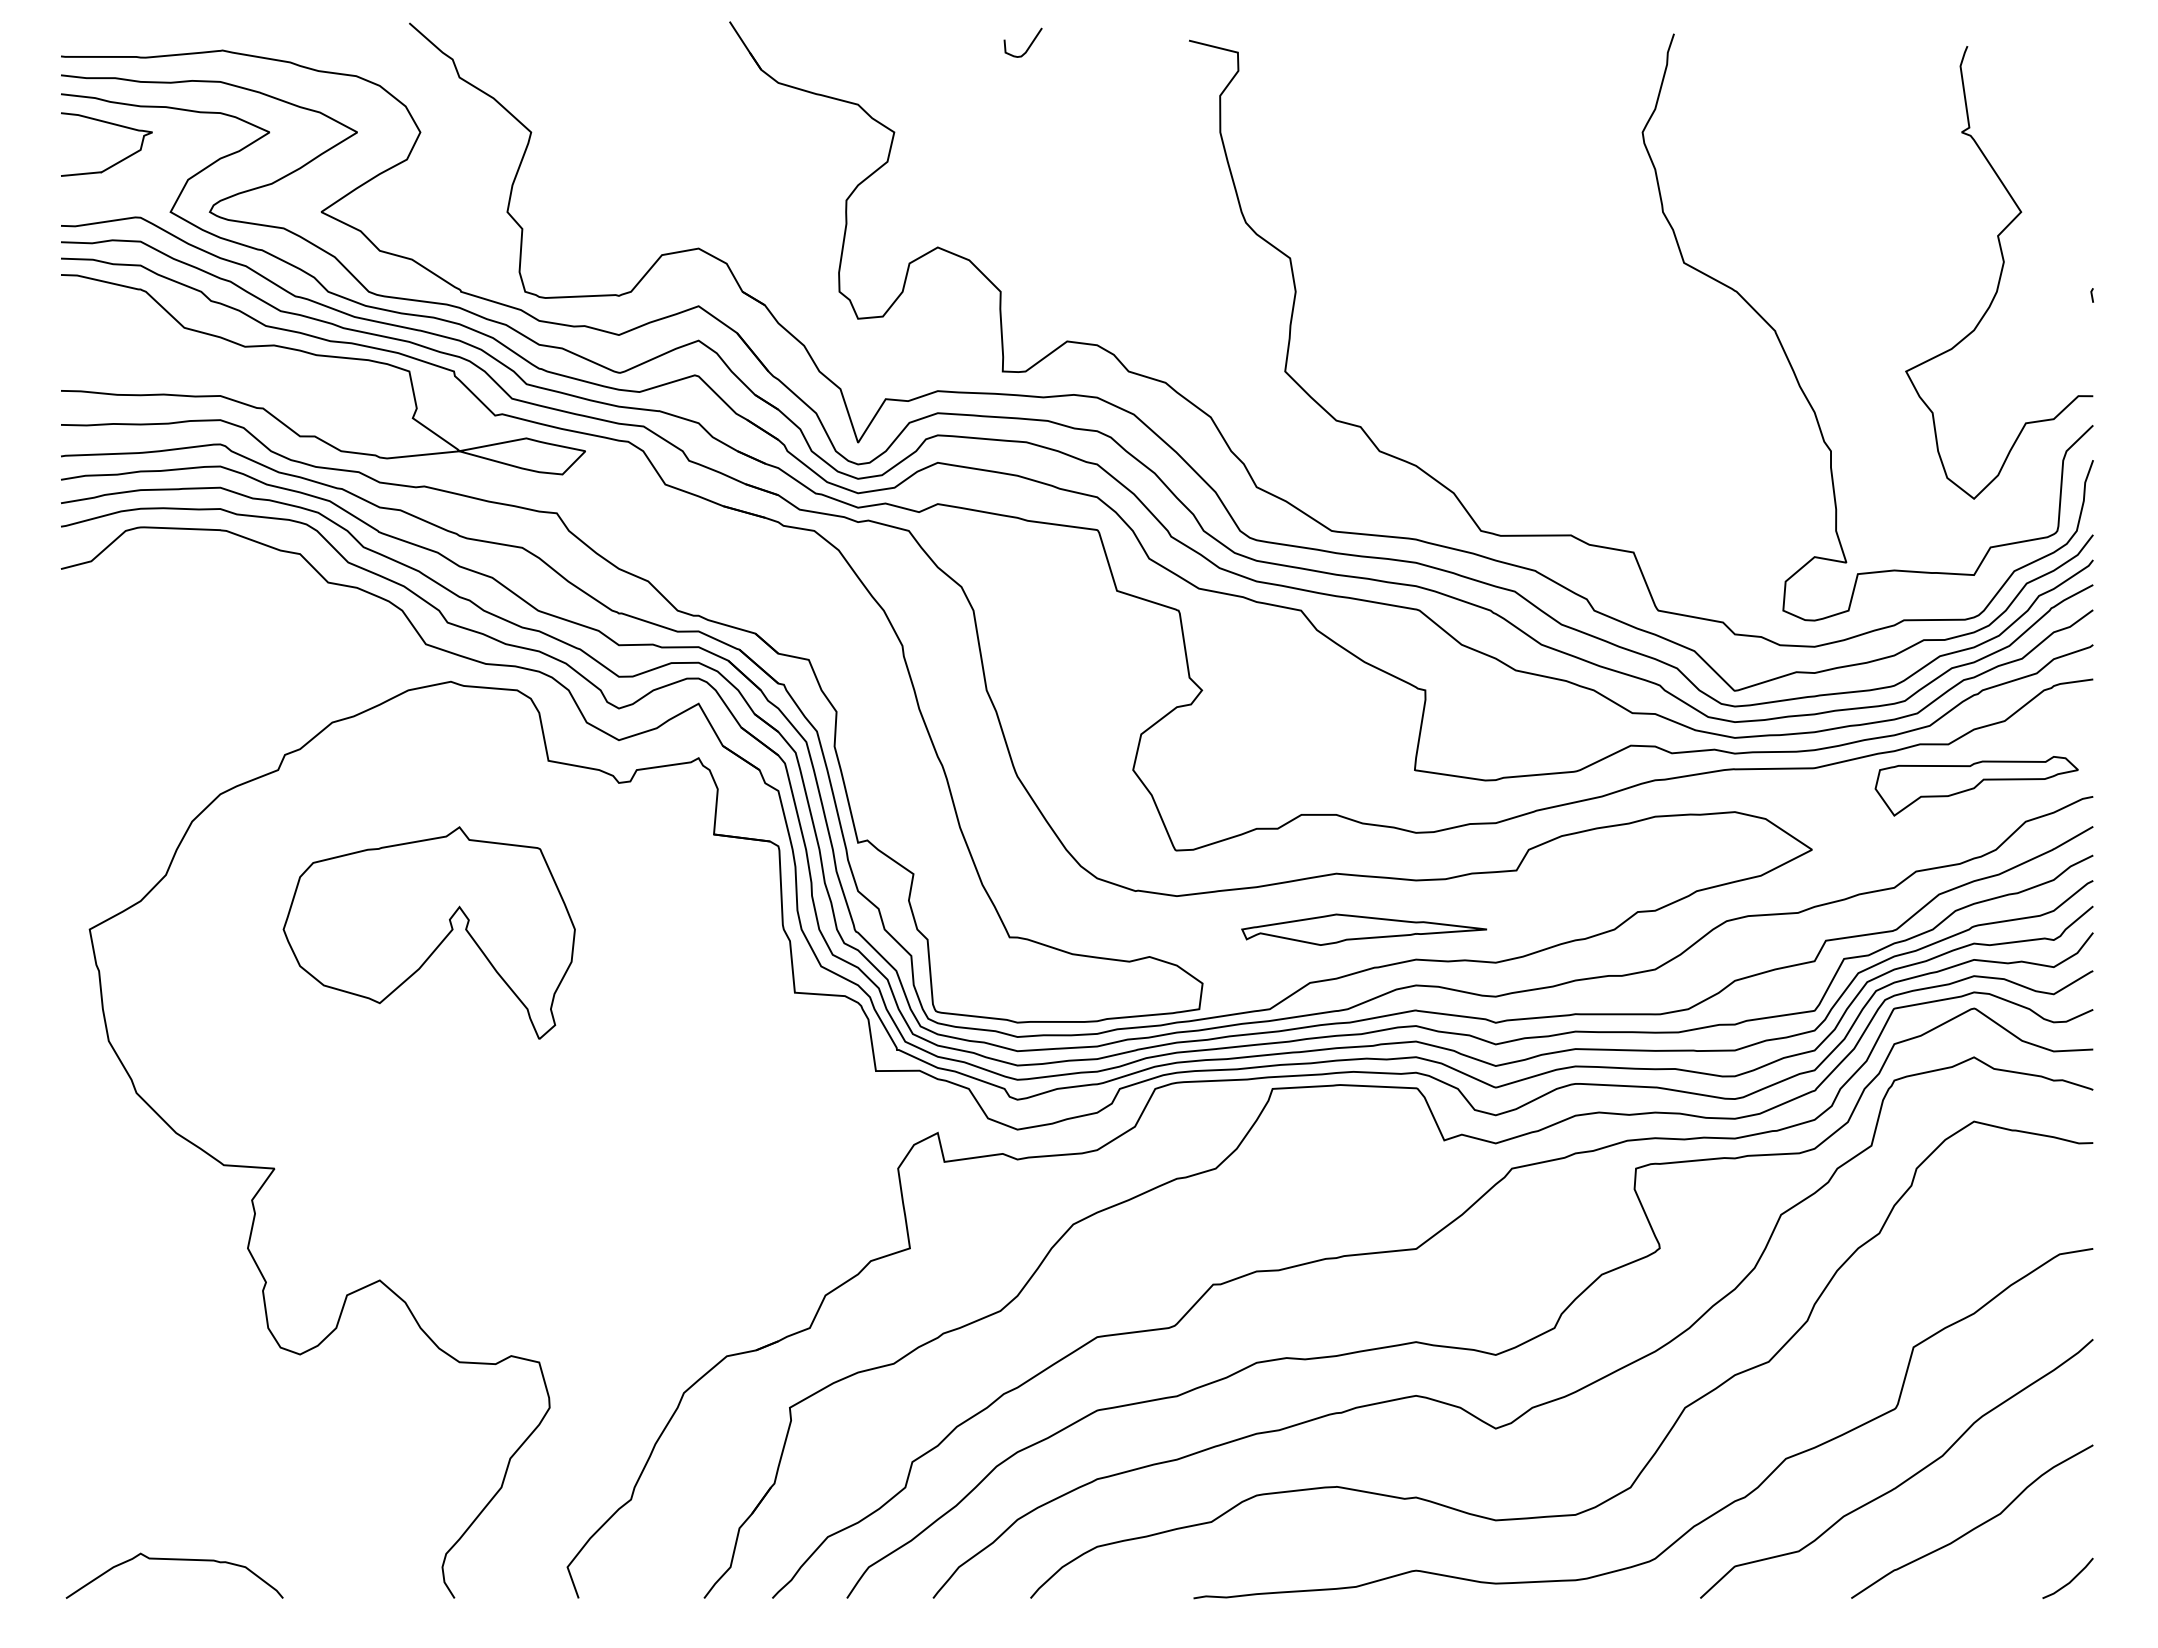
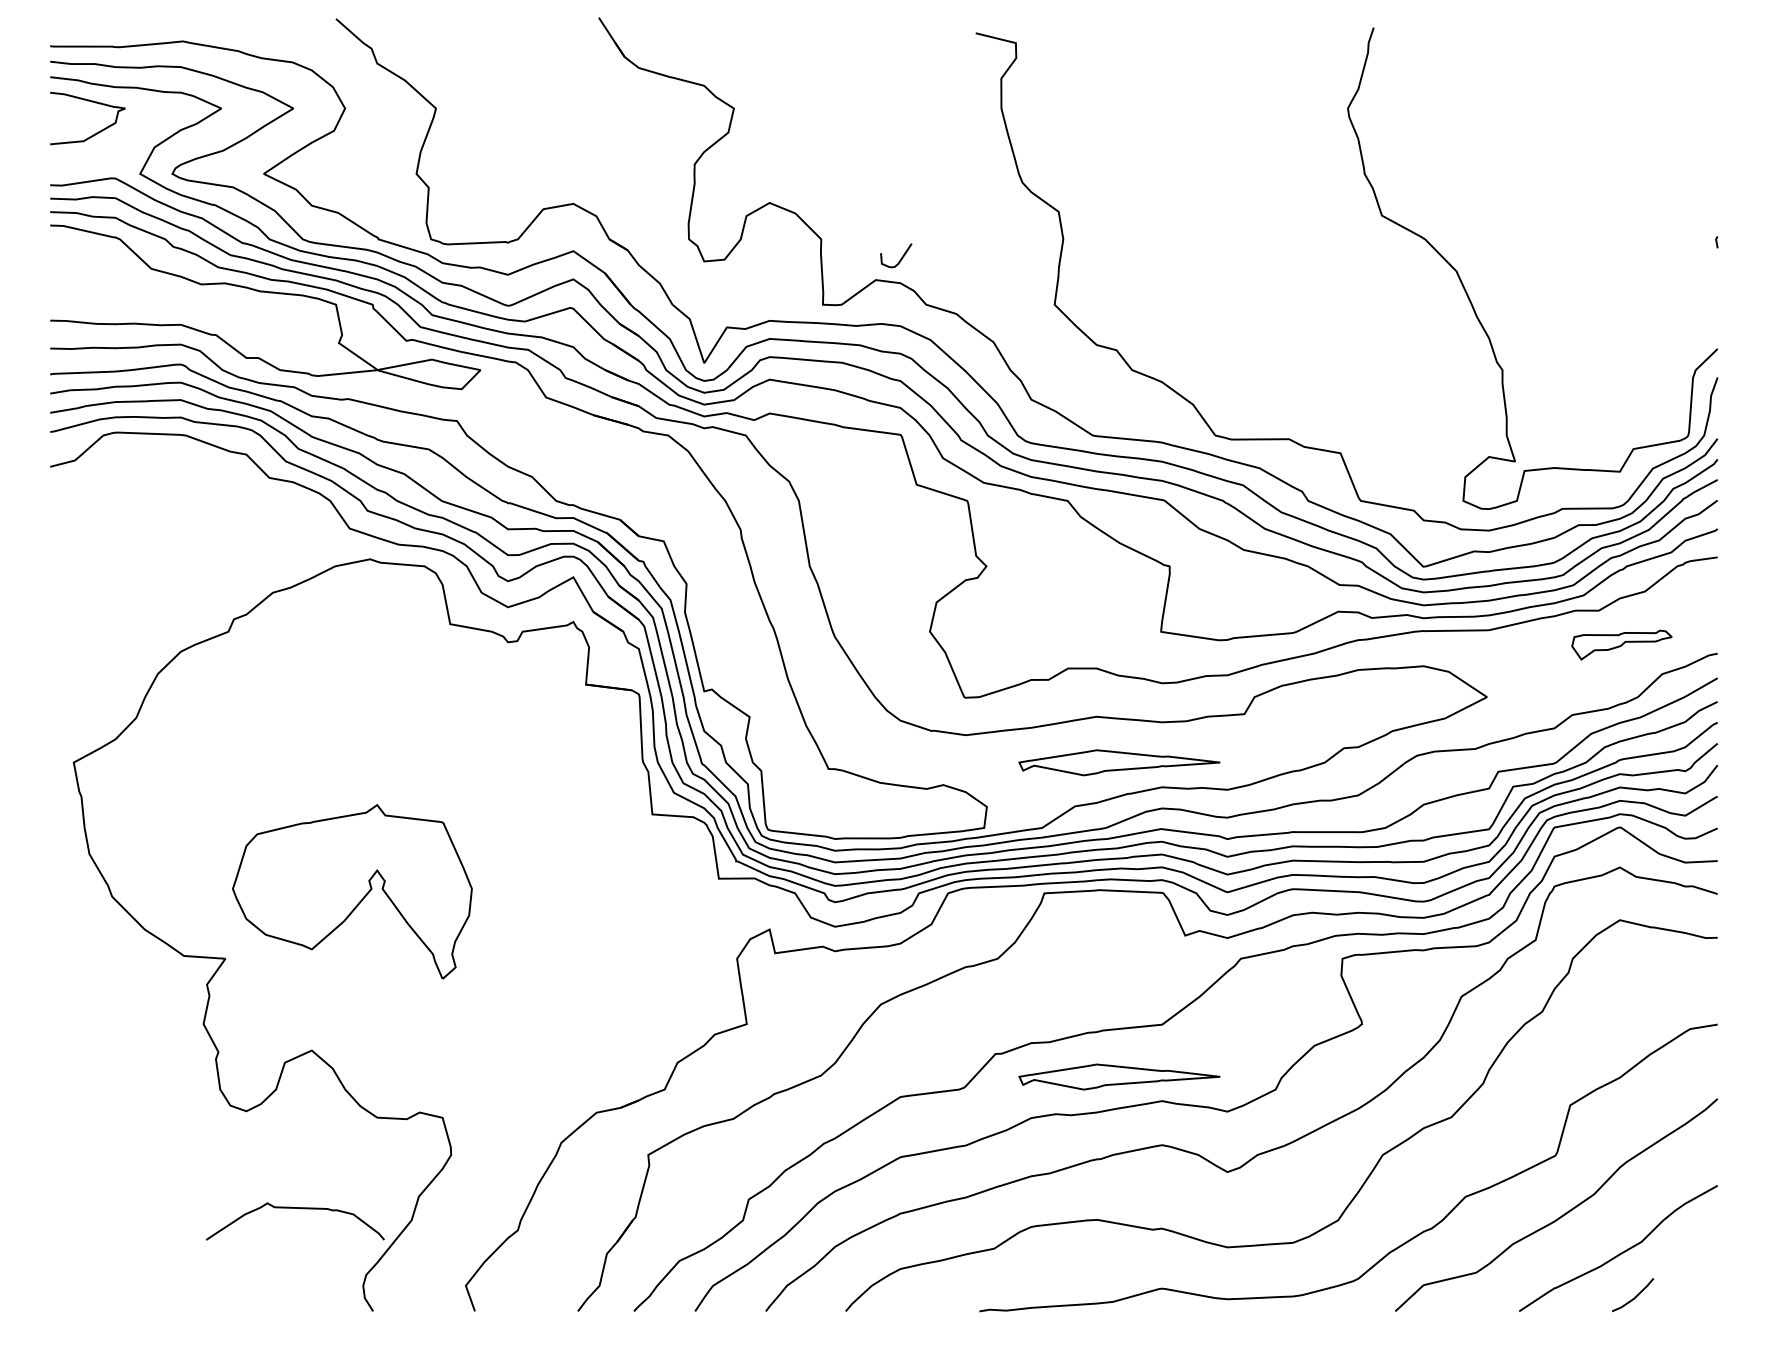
curve: (1028, 46) -> (900, 258), moved
curve: (2000, 272) -> (1641, 223), removed
part: (1976, 786) -> (1621, 645), size x0.6
part: (428, 932) -> (351, 891), moved
part: (1364, 1312) -> (1119, 1076), added
curve: (174, 1560) -> (295, 1208), moved
line: (2070, 1580) -> (1635, 1296), moved

